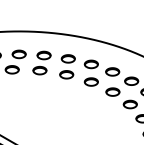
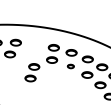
part: (41, 62) -> (32, 72), moved
part: (90, 81) -> (70, 66), size x0.6

